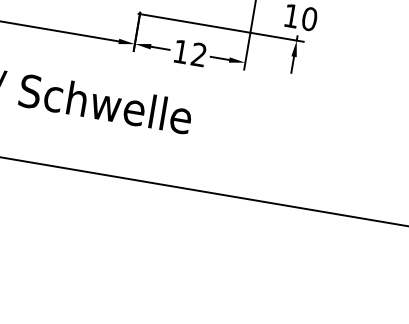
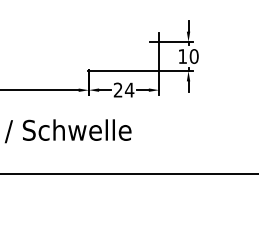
text: (189, 52) -> (123, 89), 12 -> 24

